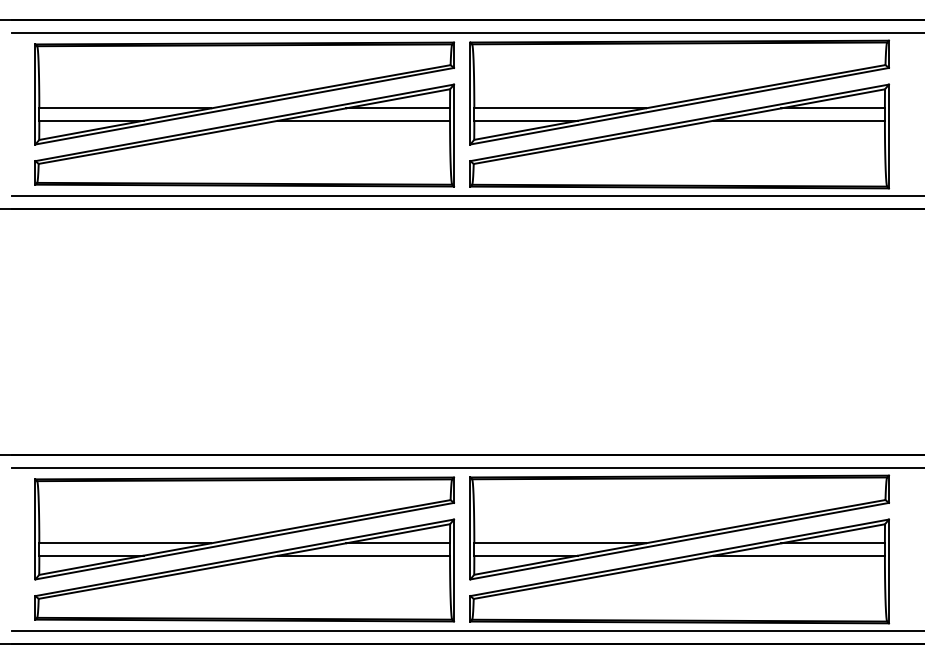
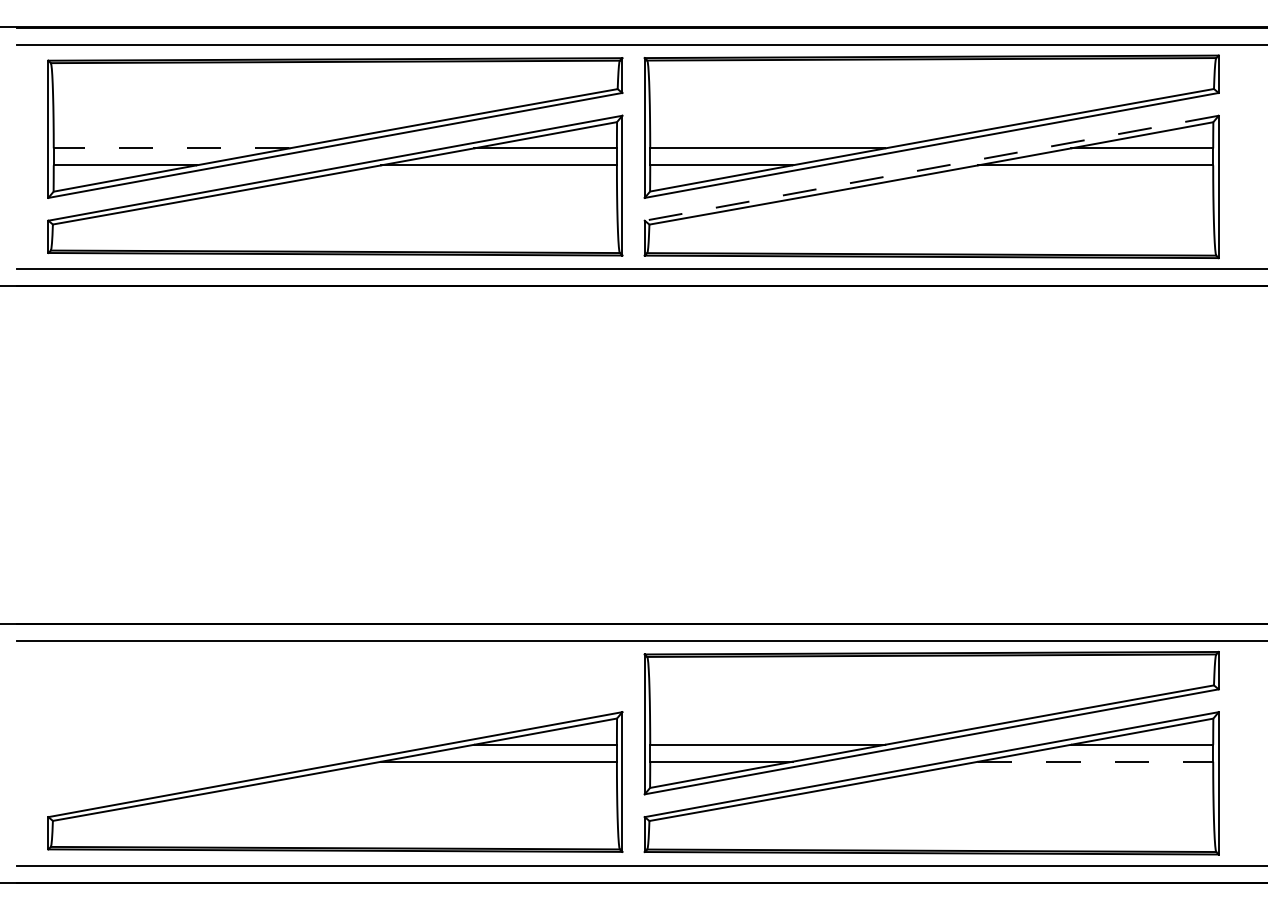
line: (125, 108) -> (171, 148), solid -> dashed
line: (679, 123) -> (931, 168), solid -> dashed
part: (244, 528) -> (335, 724), removed
line: (799, 555) -> (1096, 761), solid -> dashed

